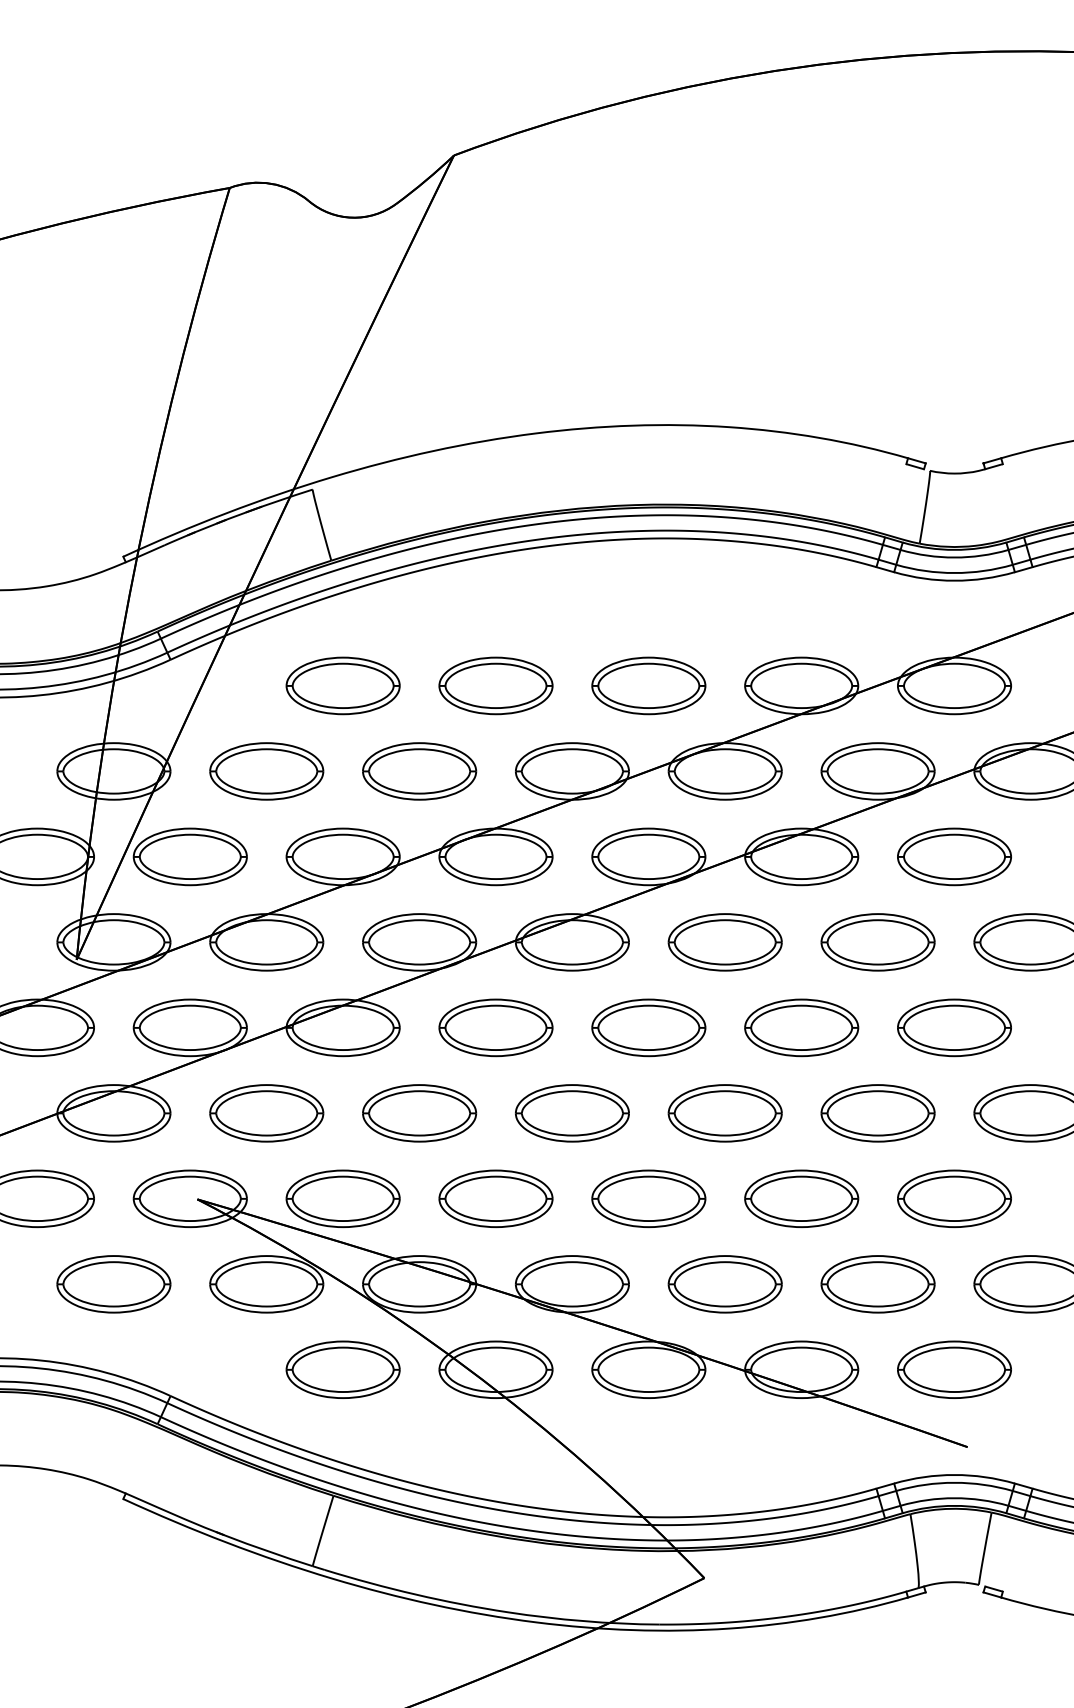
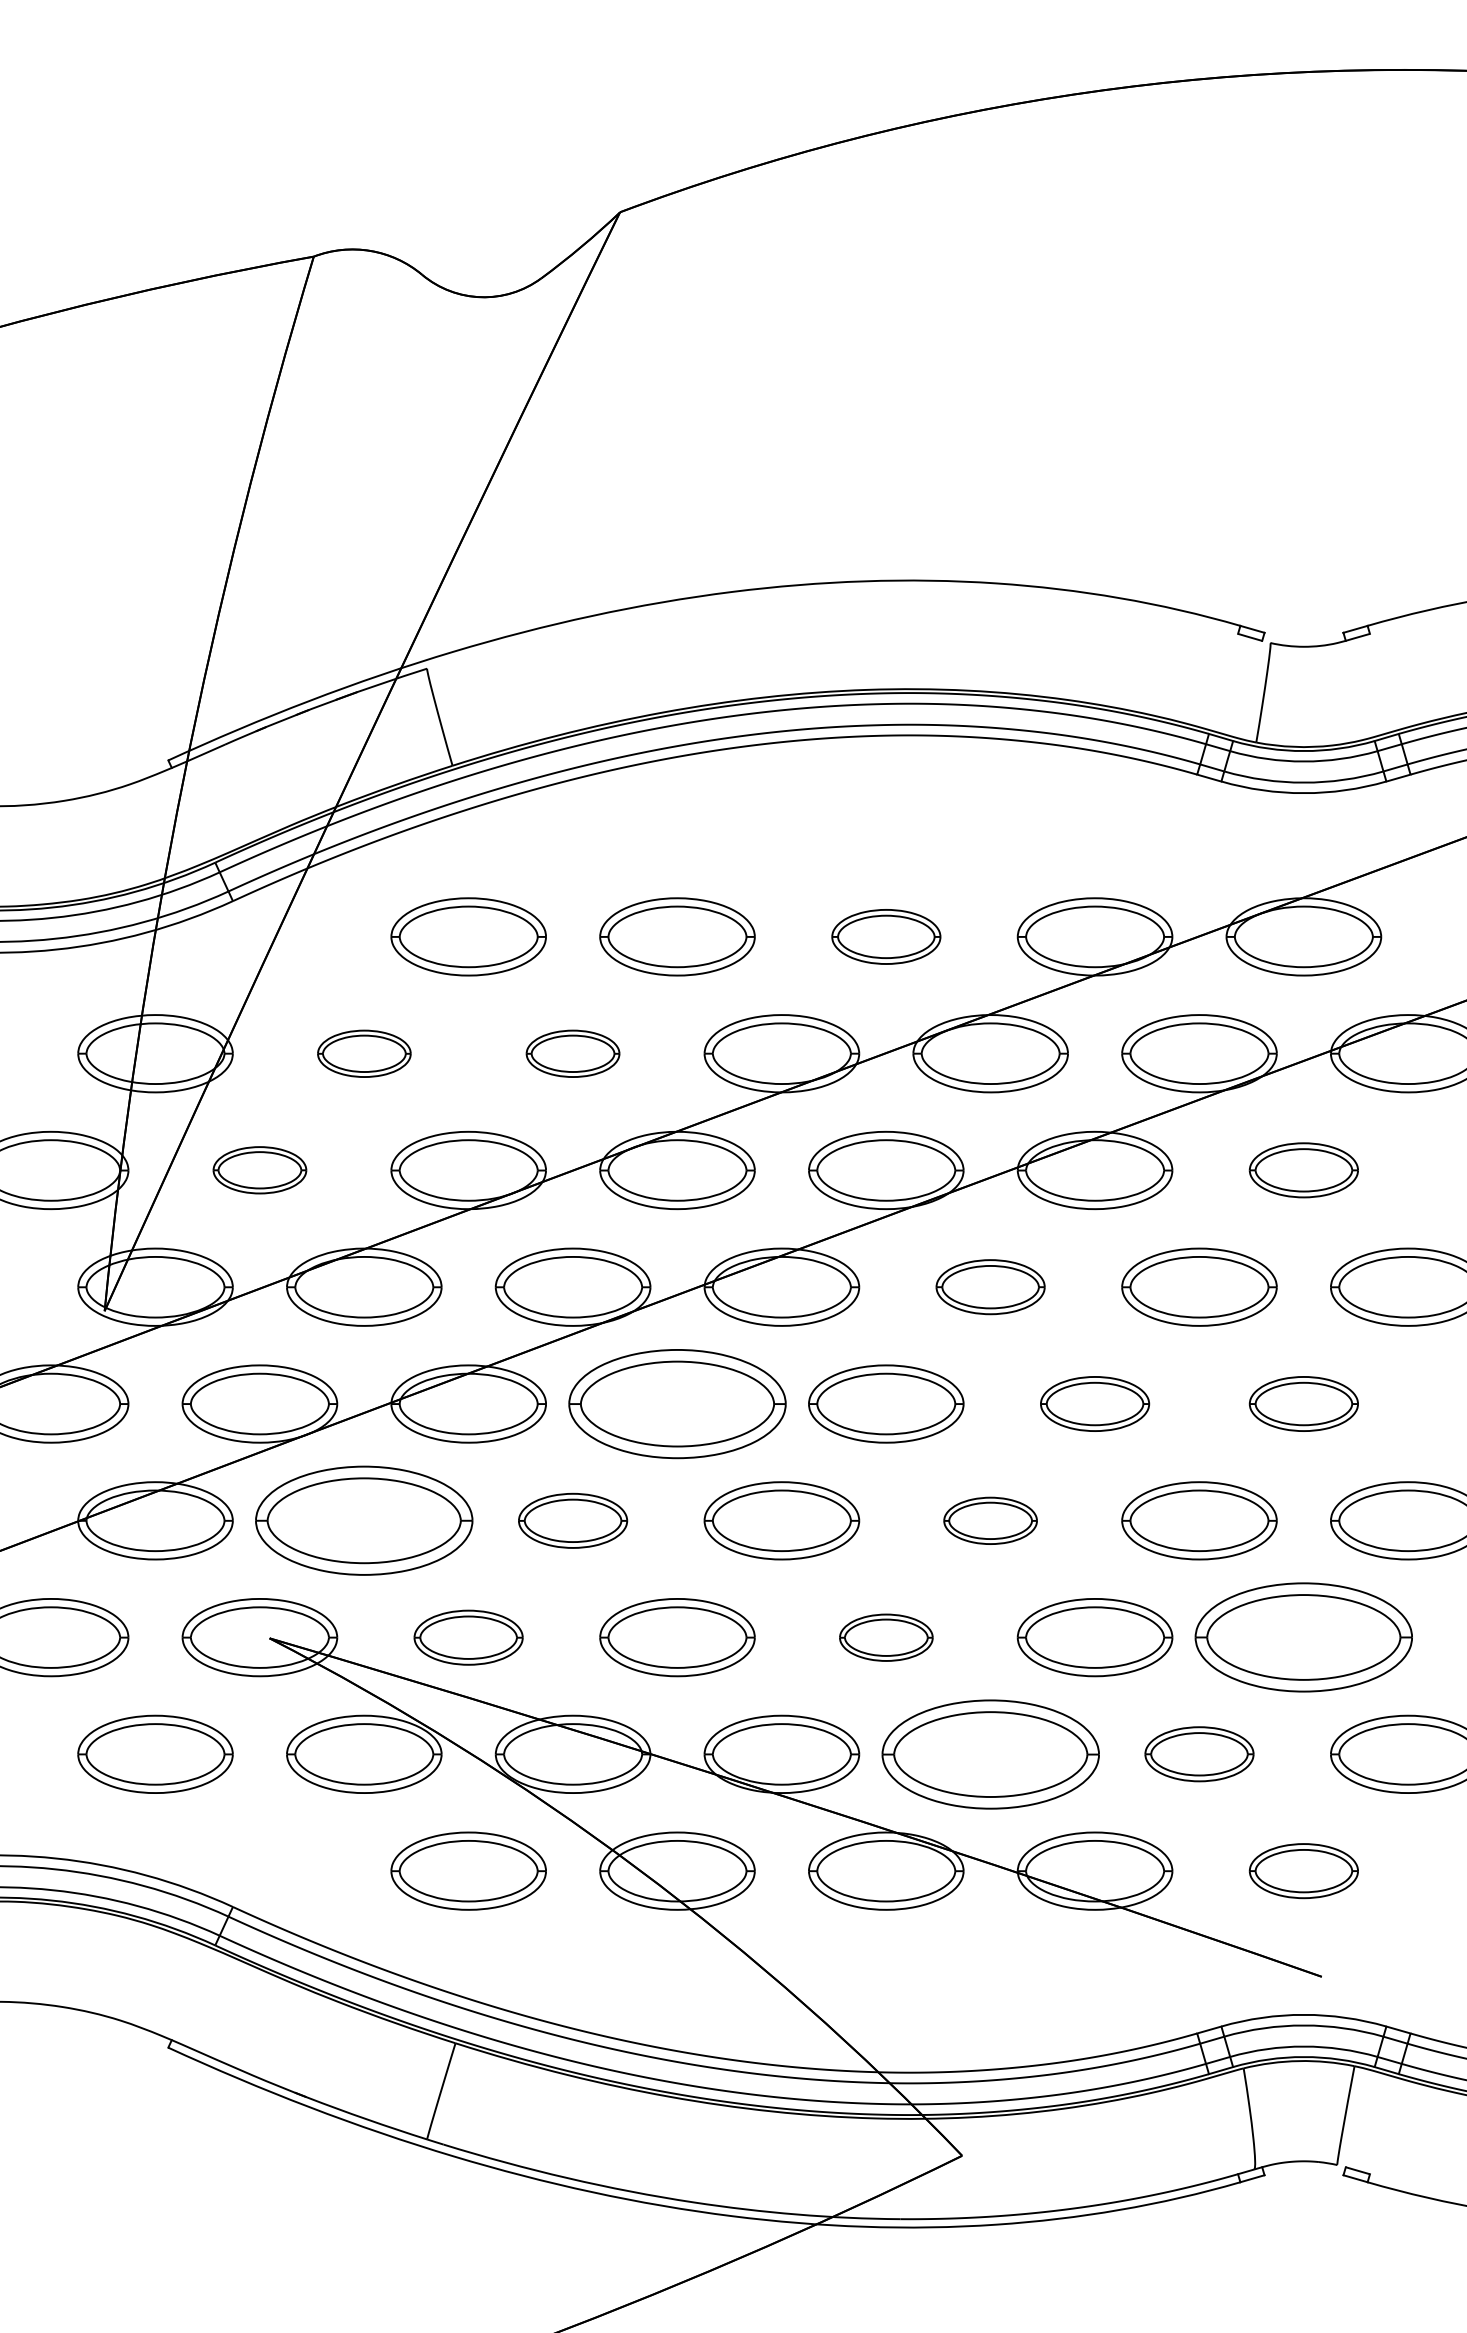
part: (648, 685) -> (886, 936), size x0.7
part: (266, 771) -> (364, 1053), size x0.6
part: (419, 771) -> (572, 1053), size x0.6
part: (190, 856) -> (259, 1169), size x0.6
part: (954, 856) -> (1303, 1169), size x0.7
part: (725, 941) -> (990, 1286), size x0.7
part: (496, 1027) -> (677, 1403), size x1.4
part: (801, 1027) -> (1094, 1403), size x0.7
part: (954, 1027) -> (1303, 1403), size x0.7
part: (266, 1113) -> (364, 1520), size x1.4
part: (419, 1113) -> (572, 1520), size x0.7
part: (725, 1113) -> (990, 1520), size x0.6
part: (343, 1198) -> (468, 1637), size x0.7
part: (648, 1198) -> (886, 1637), size x0.6
part: (954, 1198) -> (1303, 1637), size x1.4
part: (725, 1283) -> (990, 1753), size x1.4
part: (878, 1283) -> (1199, 1753), size x0.7
part: (954, 1369) -> (1303, 1870), size x0.7

